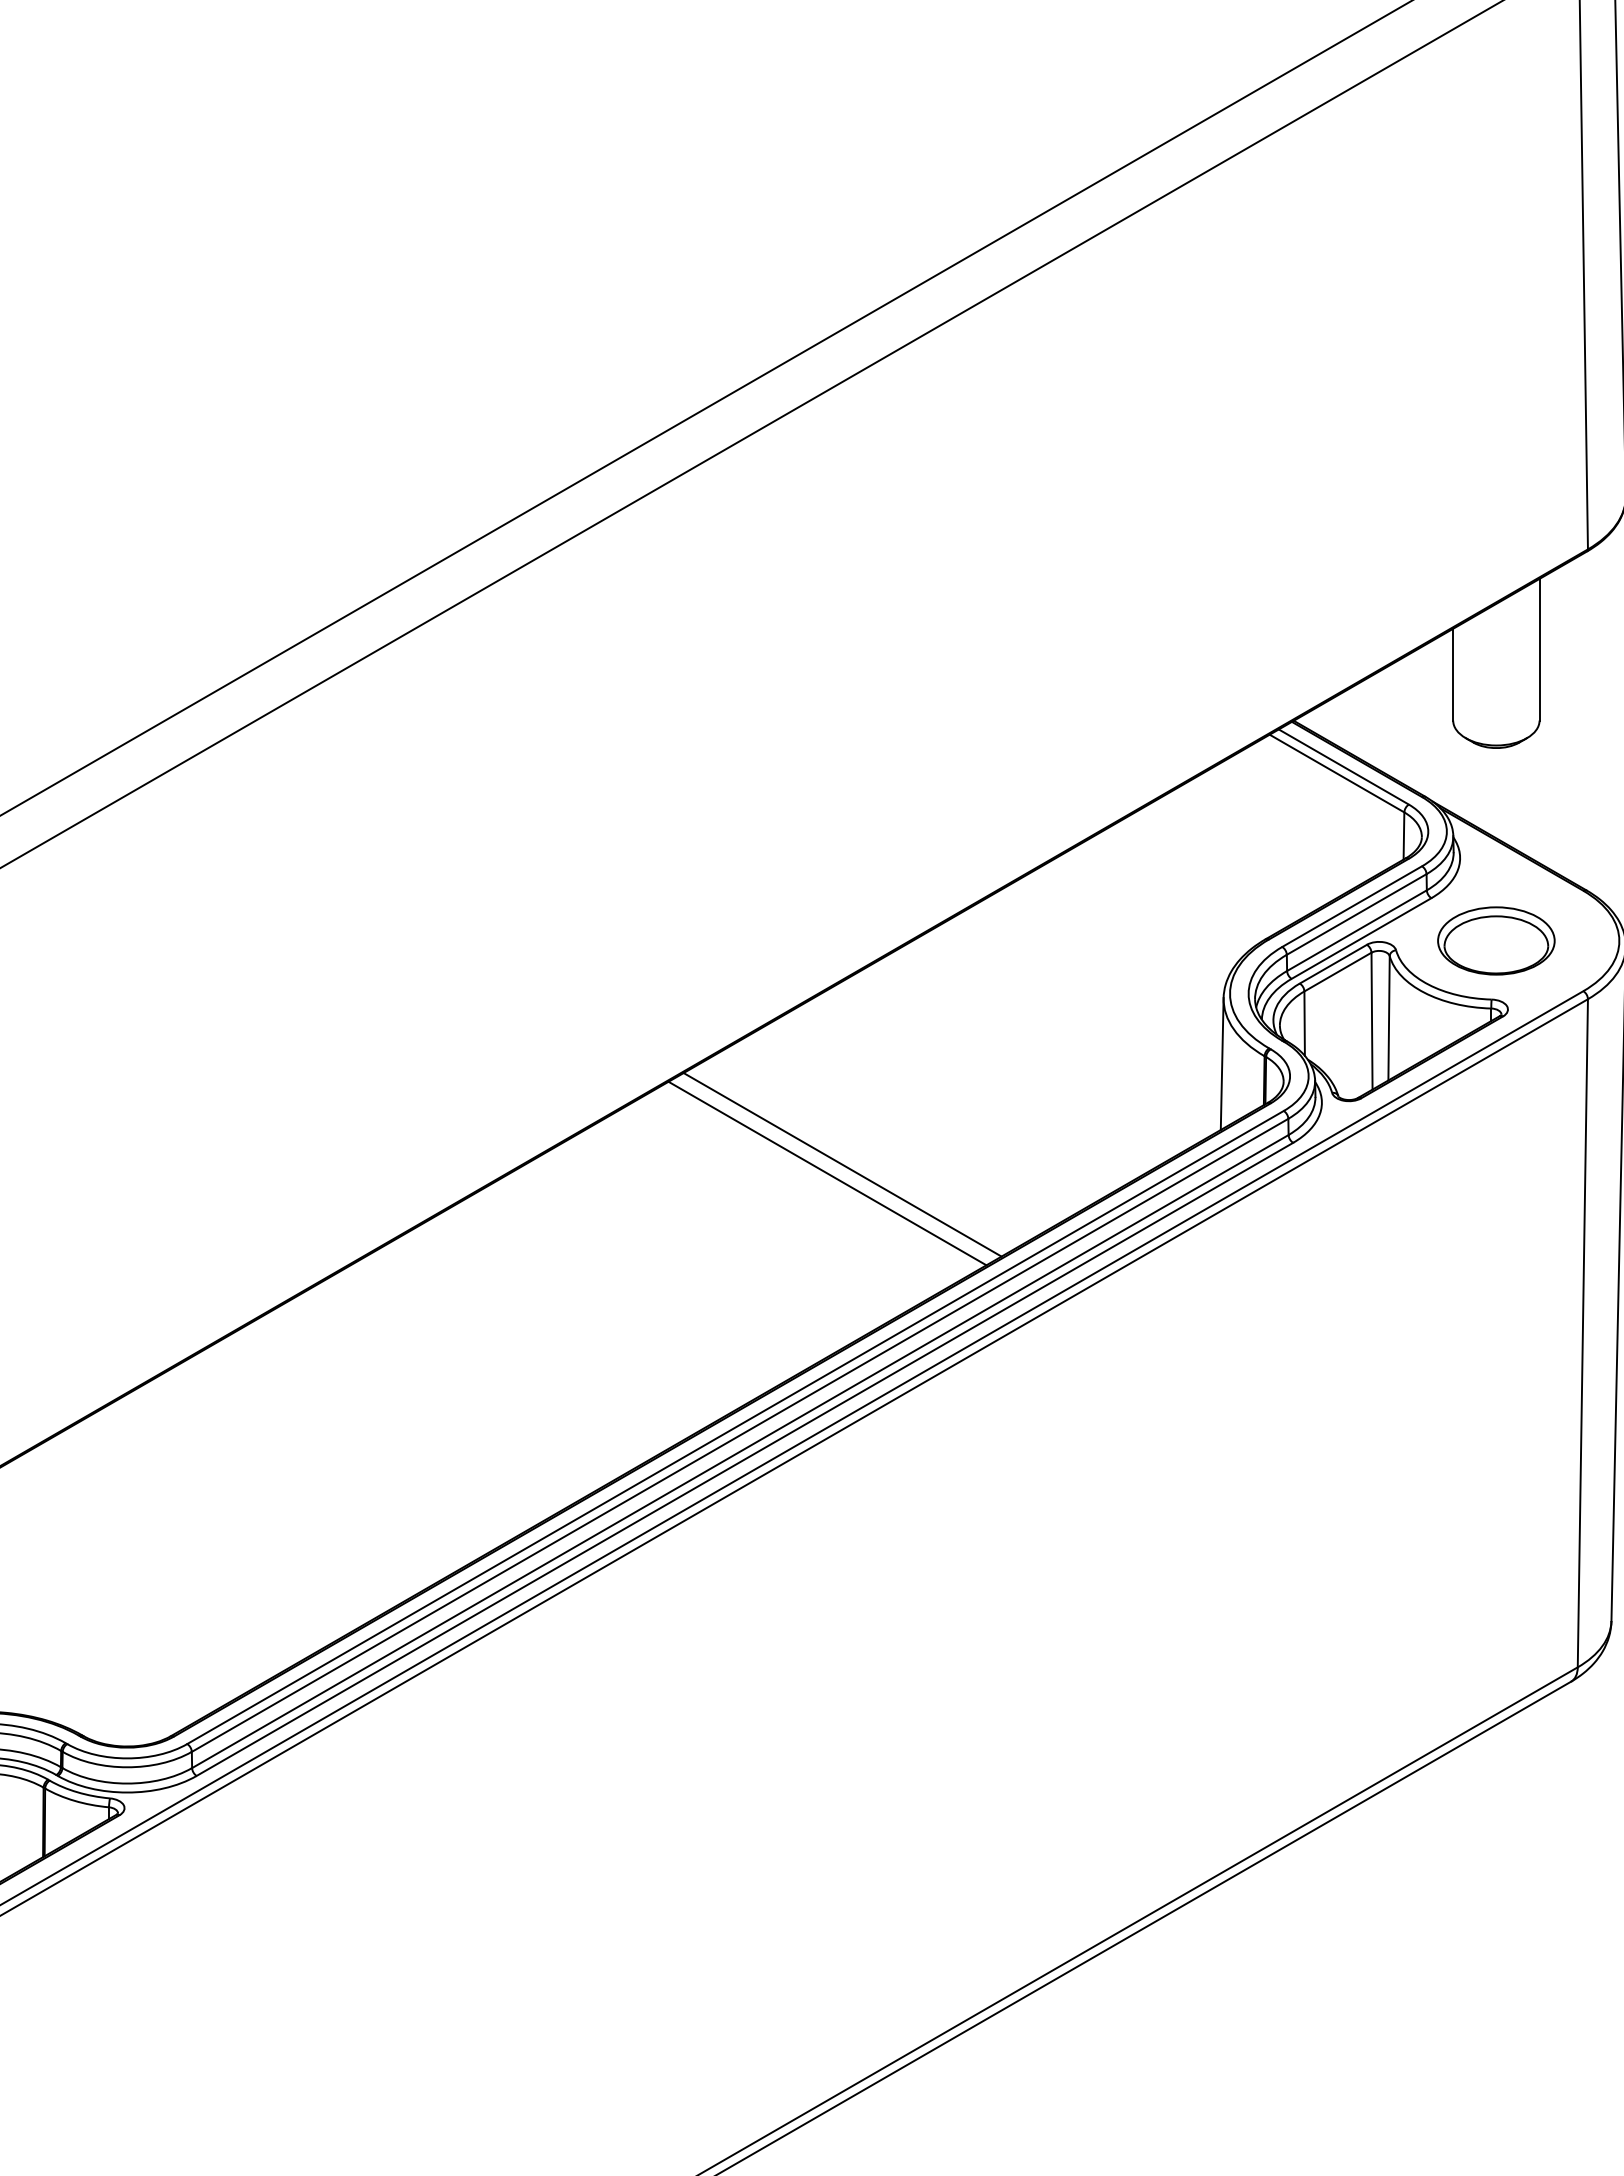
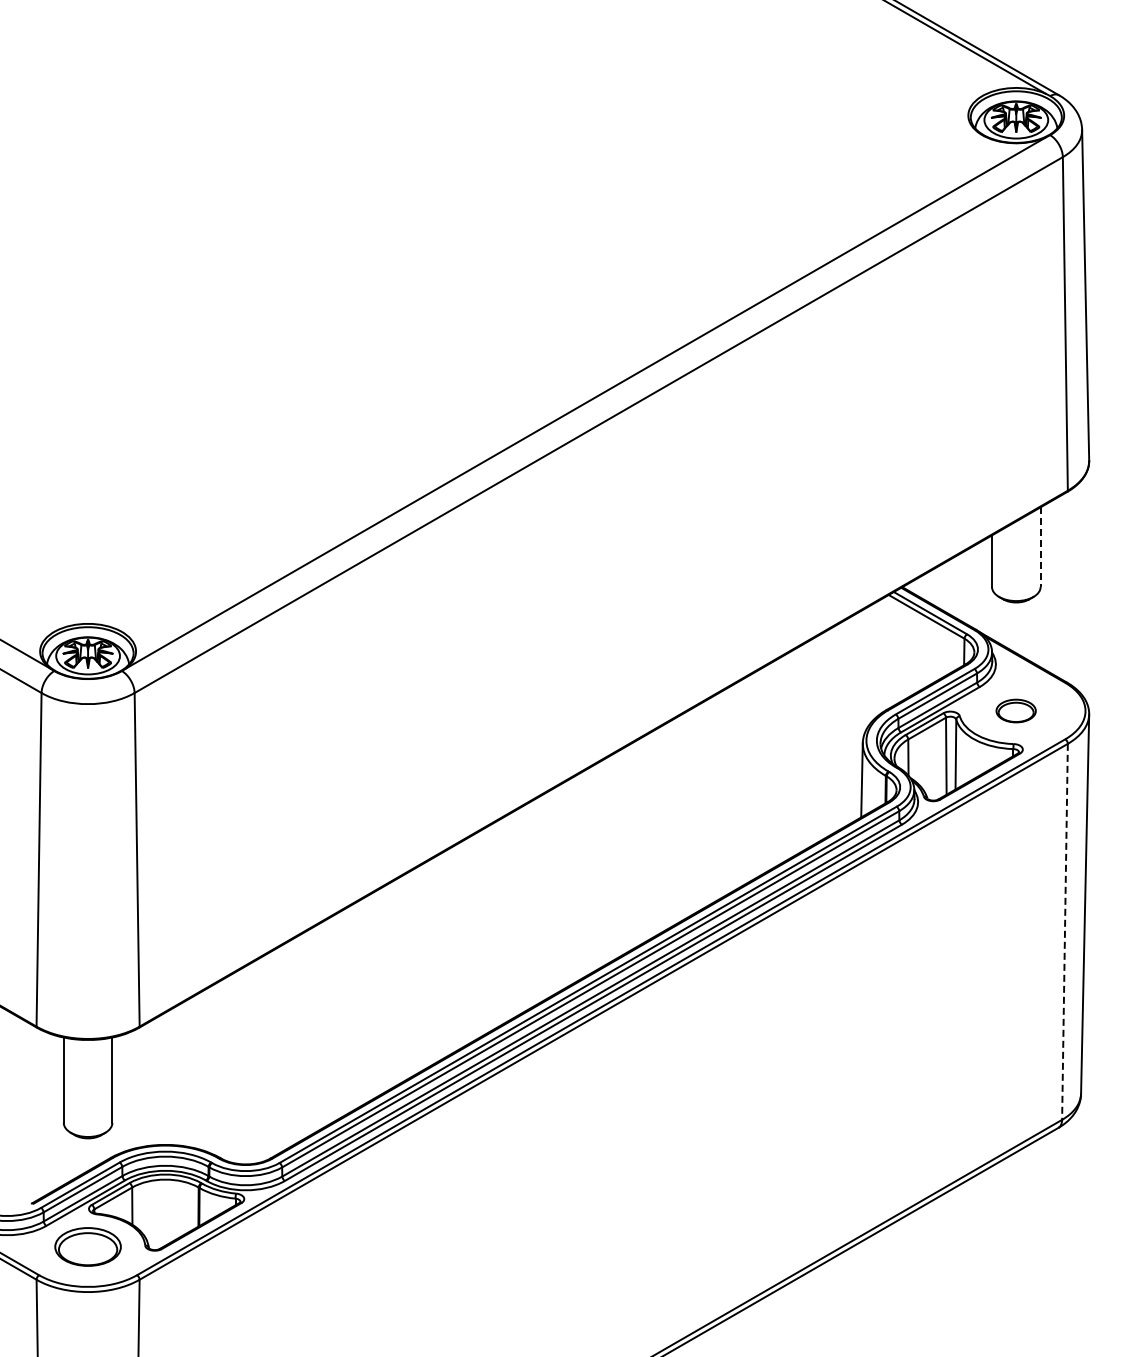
line: (1539, 650) -> (1040, 547), solid -> dashed
part: (1494, 939) -> (1015, 710), size x0.6
line: (841, 1163) -> (647, 836), removed
line: (826, 1172) -> (639, 841), removed
line: (1582, 1334) -> (1064, 932), solid -> dashed

